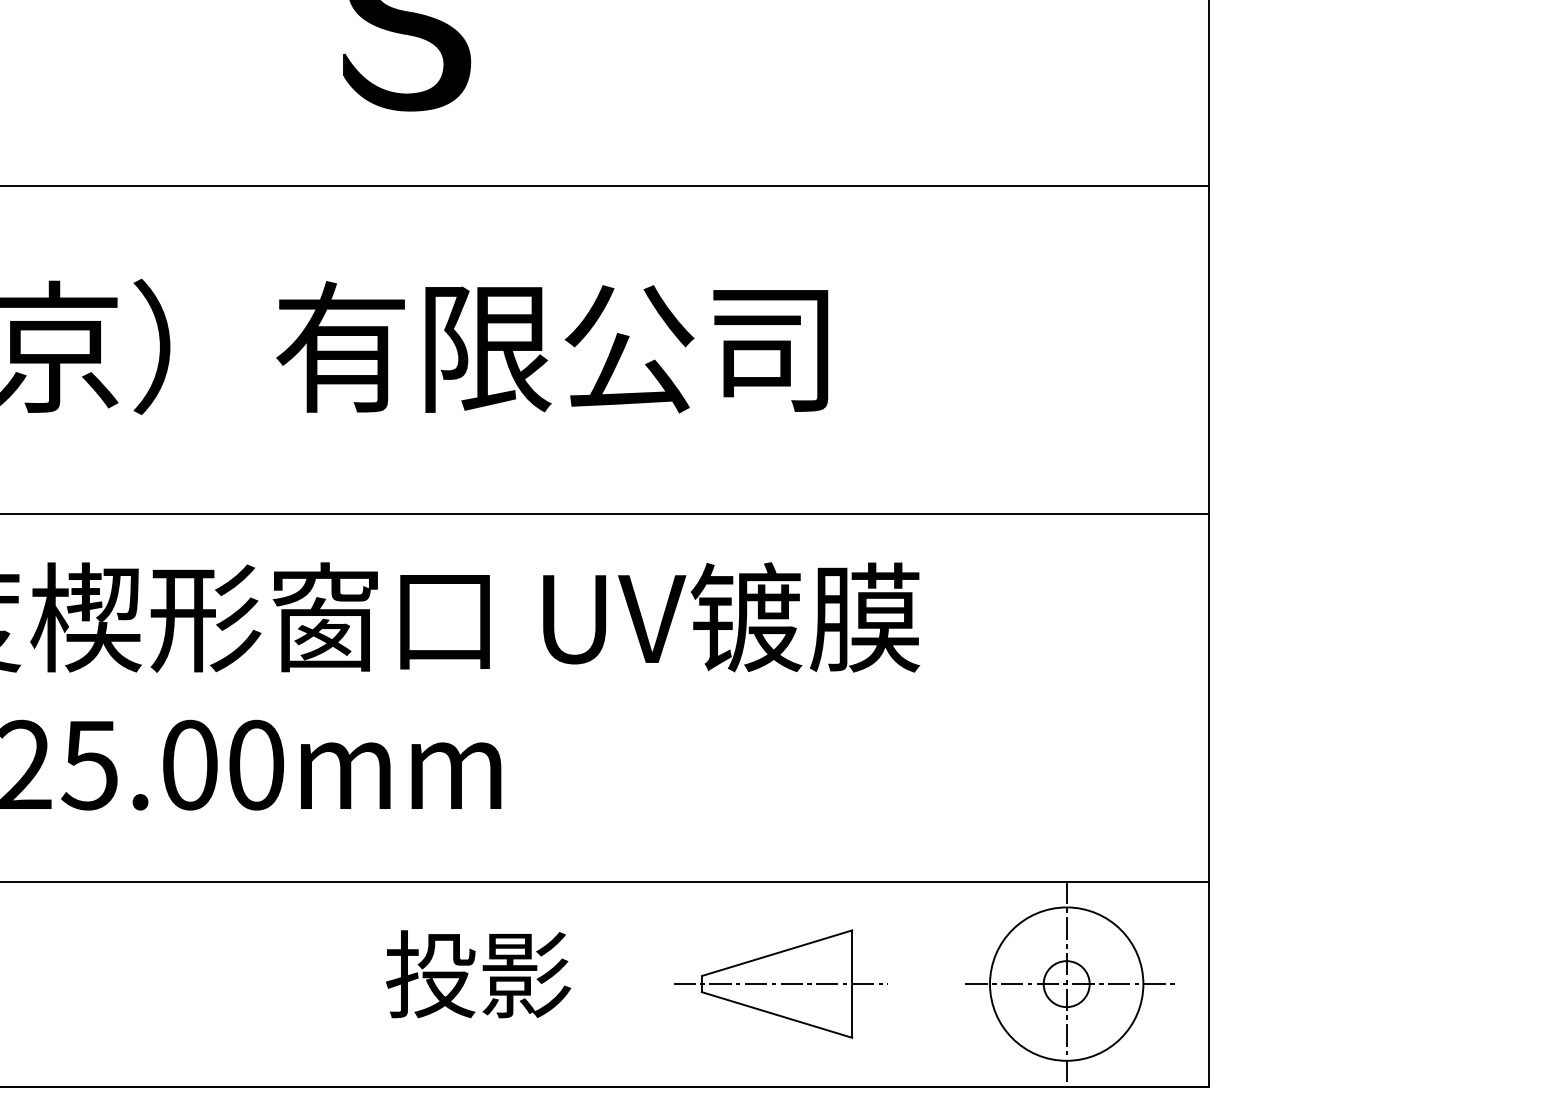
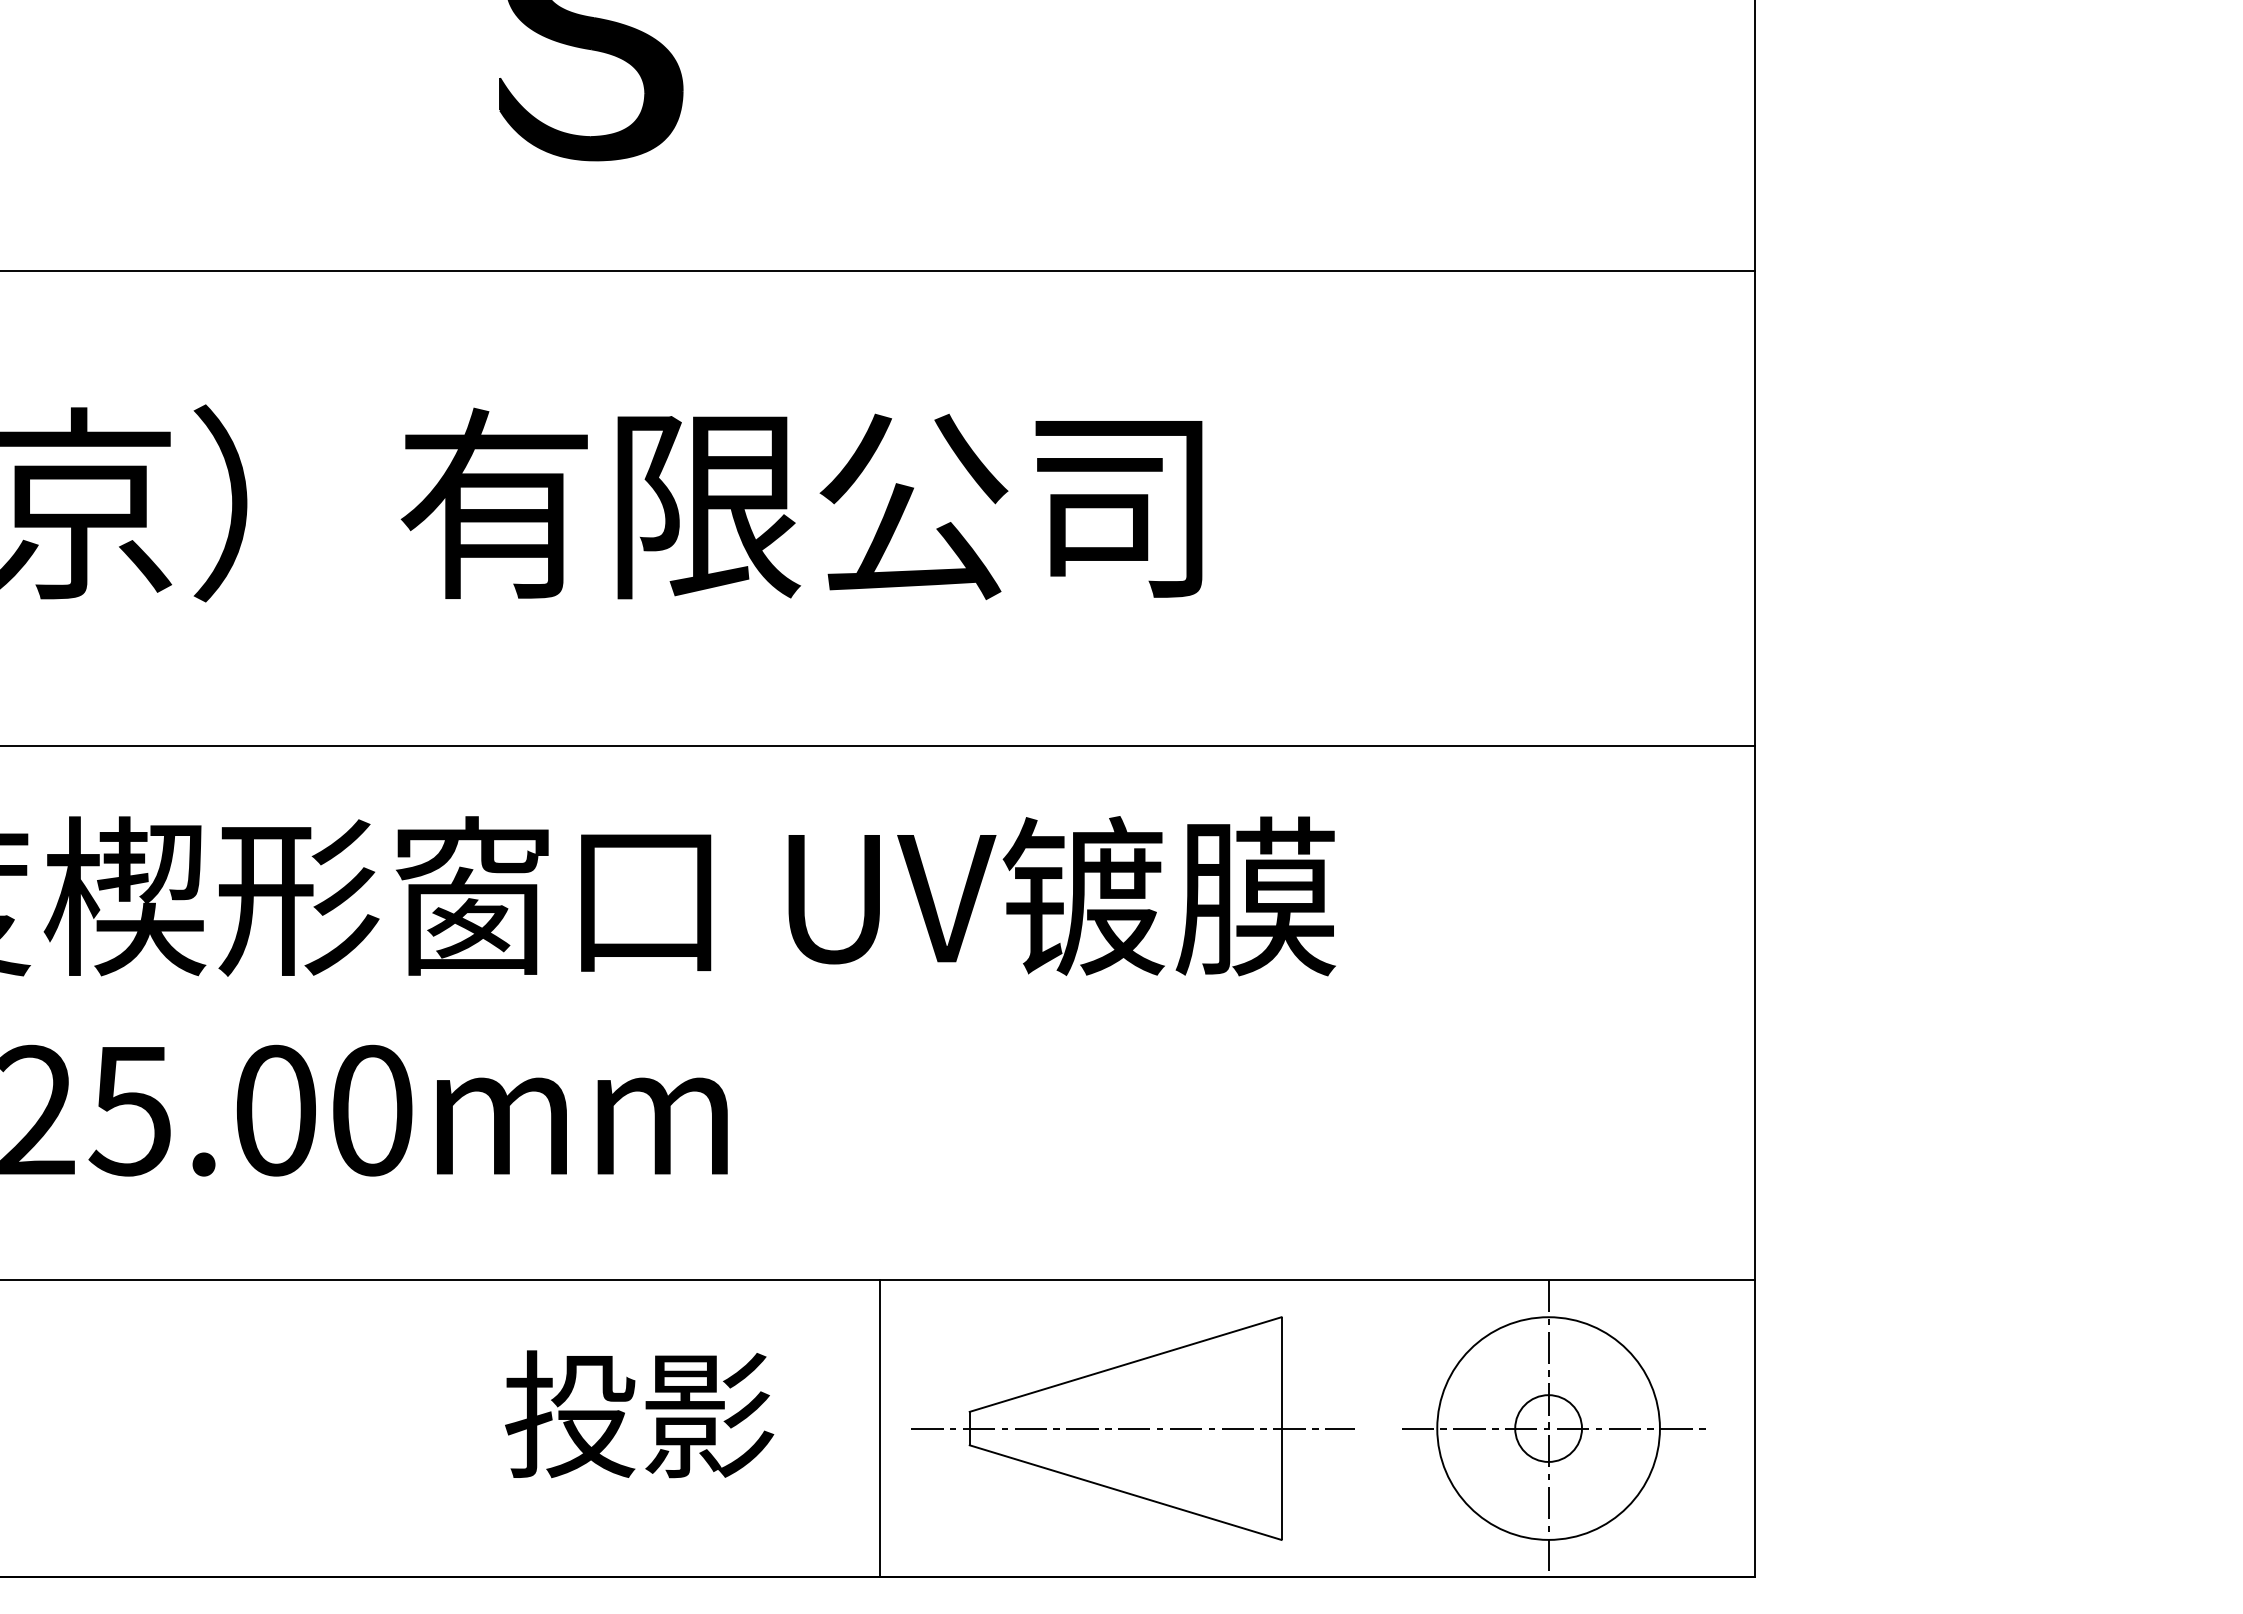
text: (478, 974) -> (639, 1414), moved
line: (606, 983) -> (880, 1427), added
part: (780, 983) -> (1133, 1427), size x1.43

